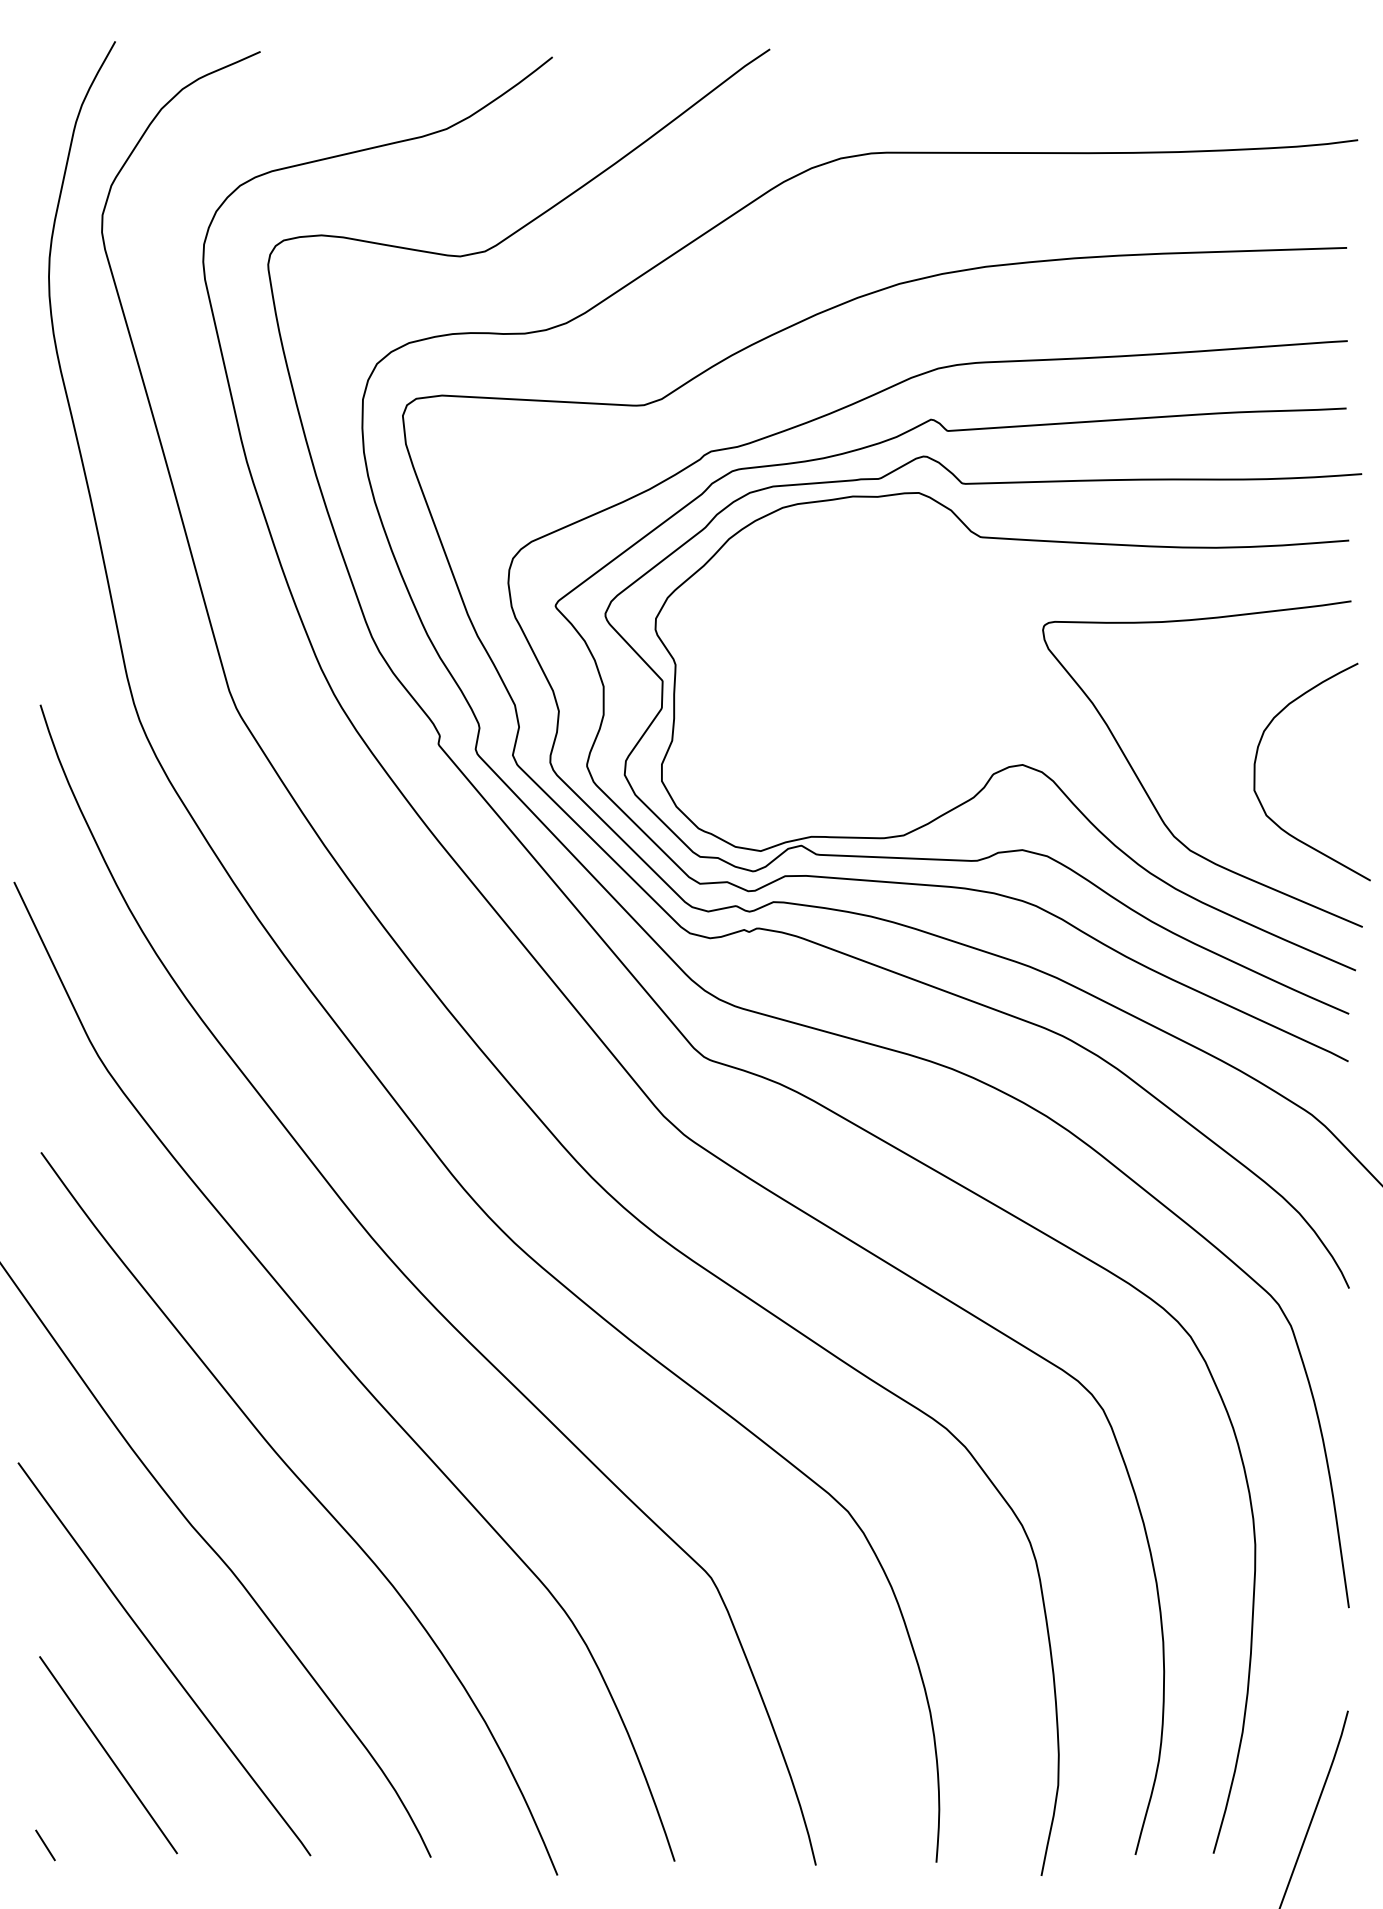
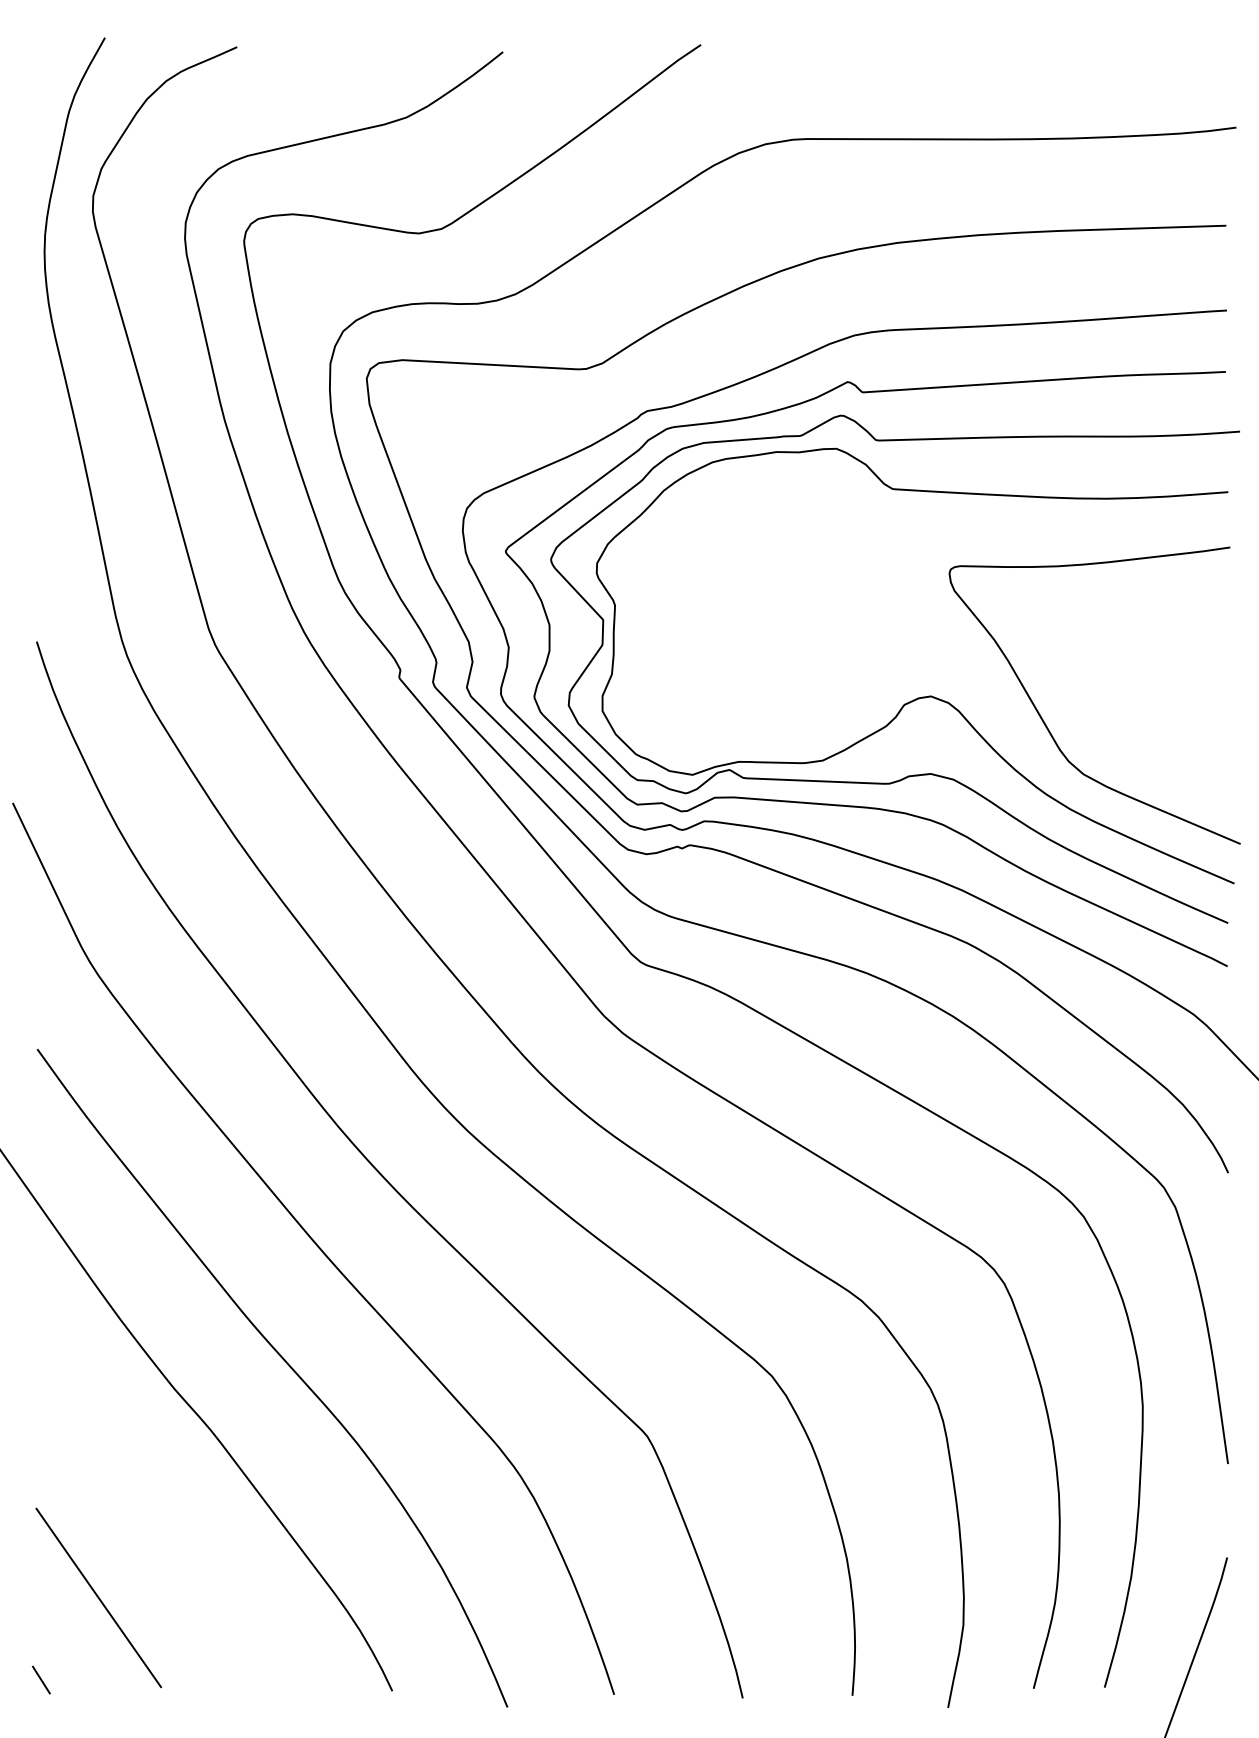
curve: (1256, 761) -> (1143, 693), removed
curve: (163, 1659) -> (148, 1510), removed

